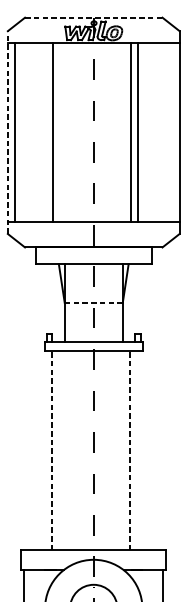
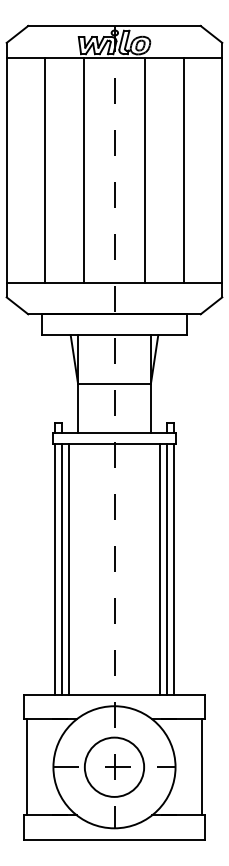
line: (93, 17) -> (114, 25), dashed -> solid
line: (7, 132) -> (6, 169), dashed -> solid
line: (14, 132) -> (44, 169), moved
line: (52, 132) -> (83, 169), moved
line: (131, 132) -> (145, 169), moved
line: (138, 132) -> (184, 169), moved
line: (93, 303) -> (114, 384), dashed -> solid
line: (46, 450) -> (55, 568), added
line: (52, 450) -> (62, 568), dashed -> solid
line: (57, 450) -> (68, 568), added
line: (130, 450) -> (160, 568), dashed -> solid
line: (135, 450) -> (166, 568), added
line: (140, 450) -> (173, 568), added

